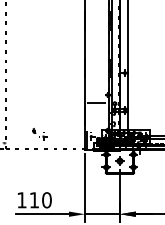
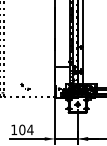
text: (40, 199) -> (26, 129), 110 -> 104

